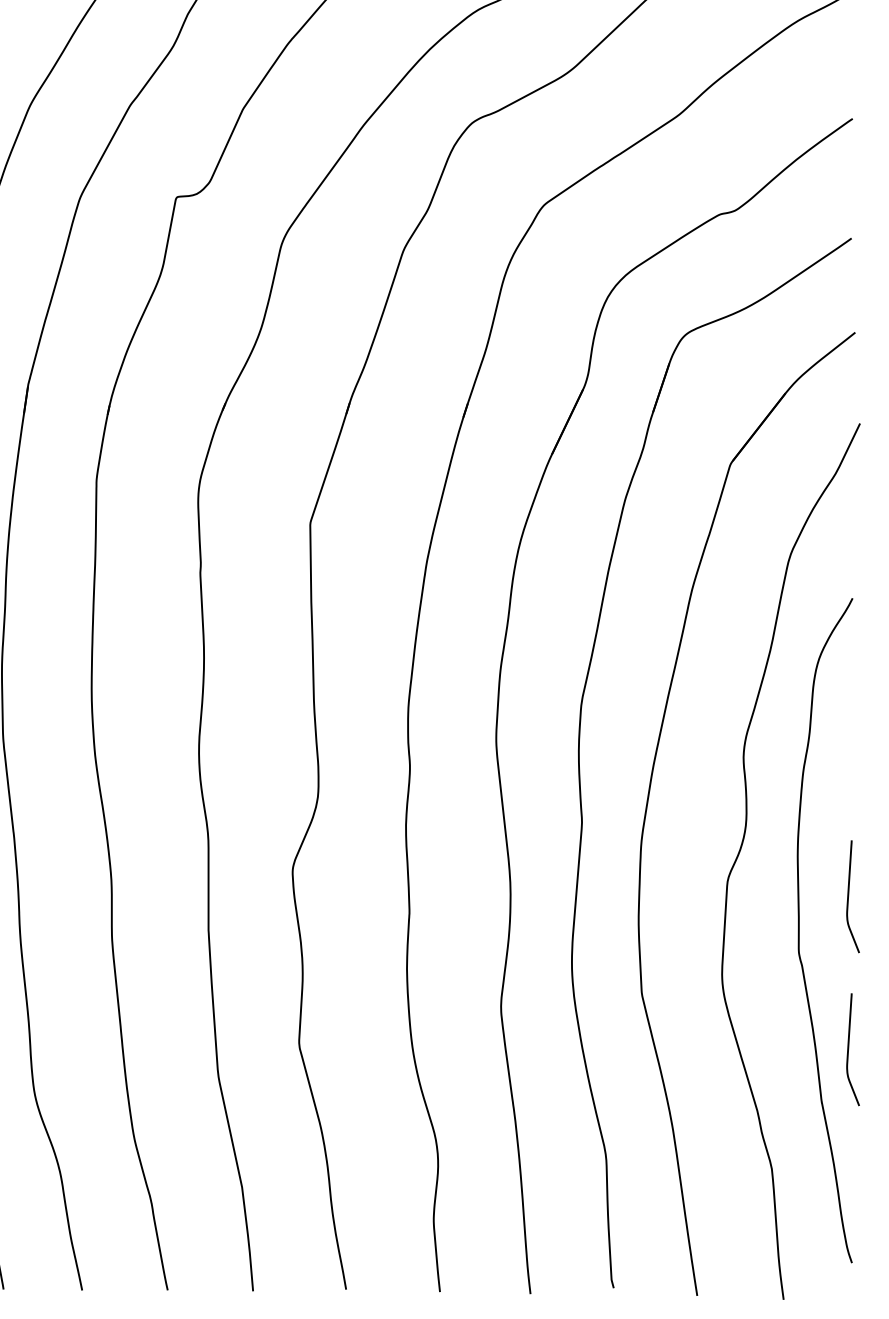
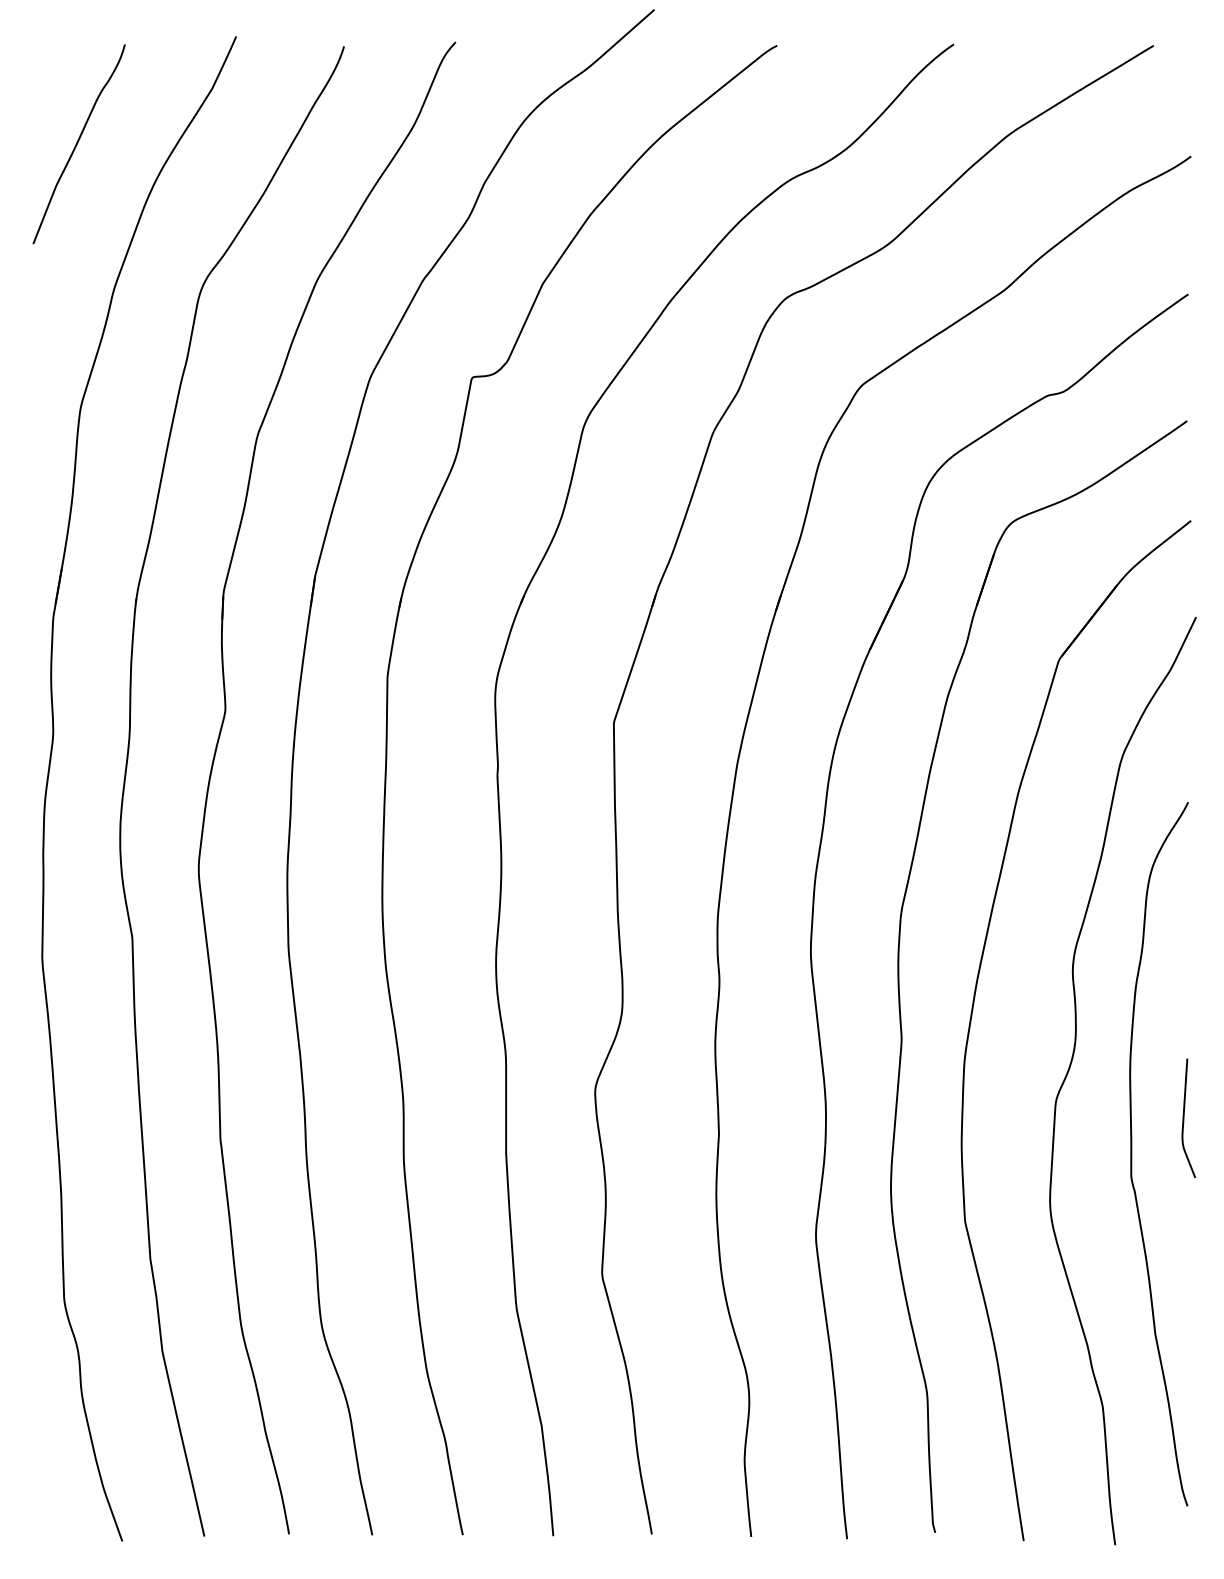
curve: (849, 1048) -> (1184, 1279), removed

